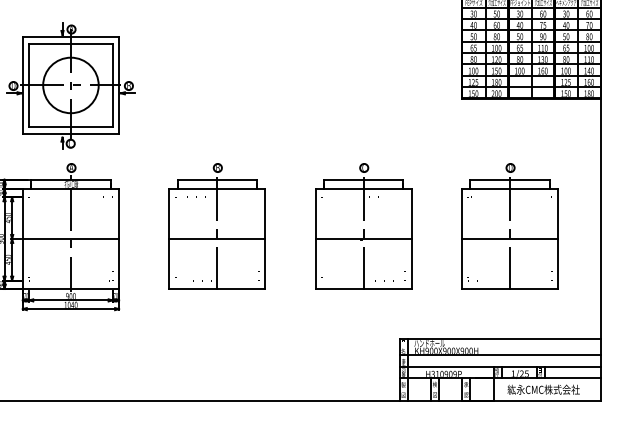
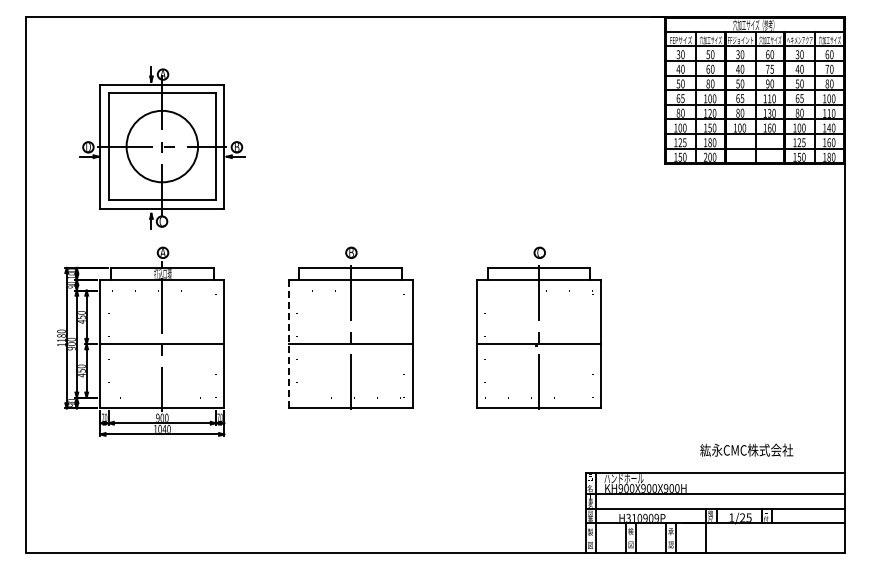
part: (509, 226) -> (726, 327), removed
line: (168, 238) -> (288, 343), solid -> dashed
text: (543, 389) -> (746, 449), moved

